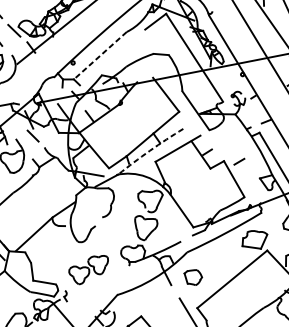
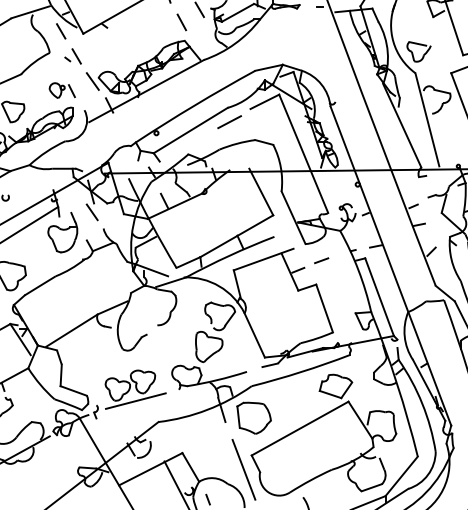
line: (130, 43) -> (229, 122), added
line: (100, 55) -> (190, 130), dashed -> solid
arc: (149, 150) -> (229, 255), dashed -> solid
line: (239, 161) -> (321, 260), moved
part: (193, 277) -> (253, 417), size x1.67
line: (95, 281) -> (135, 400), added

